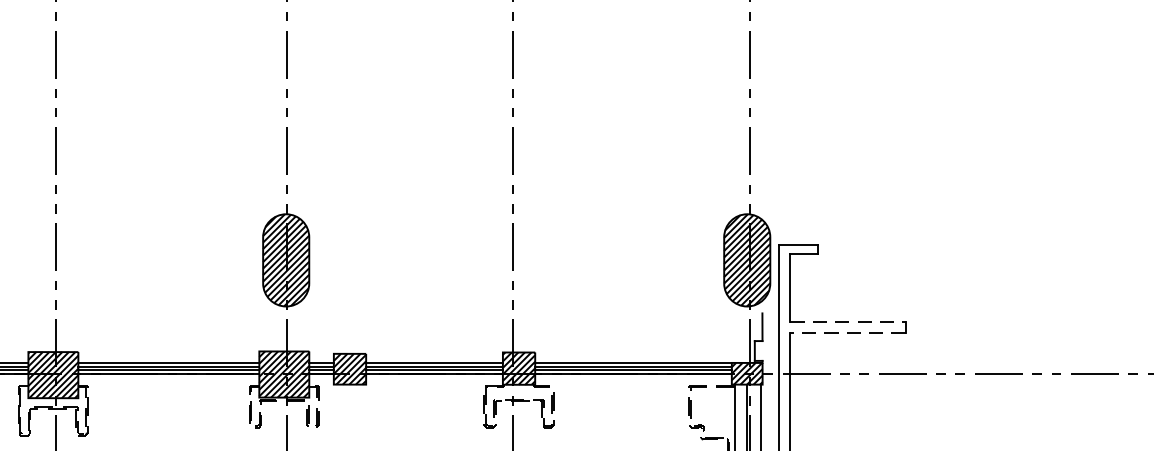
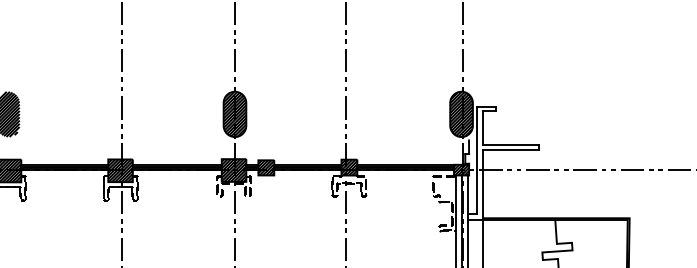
line: (848, 321) -> (511, 144), dashed -> solid
line: (846, 333) -> (510, 150), dashed -> solid

